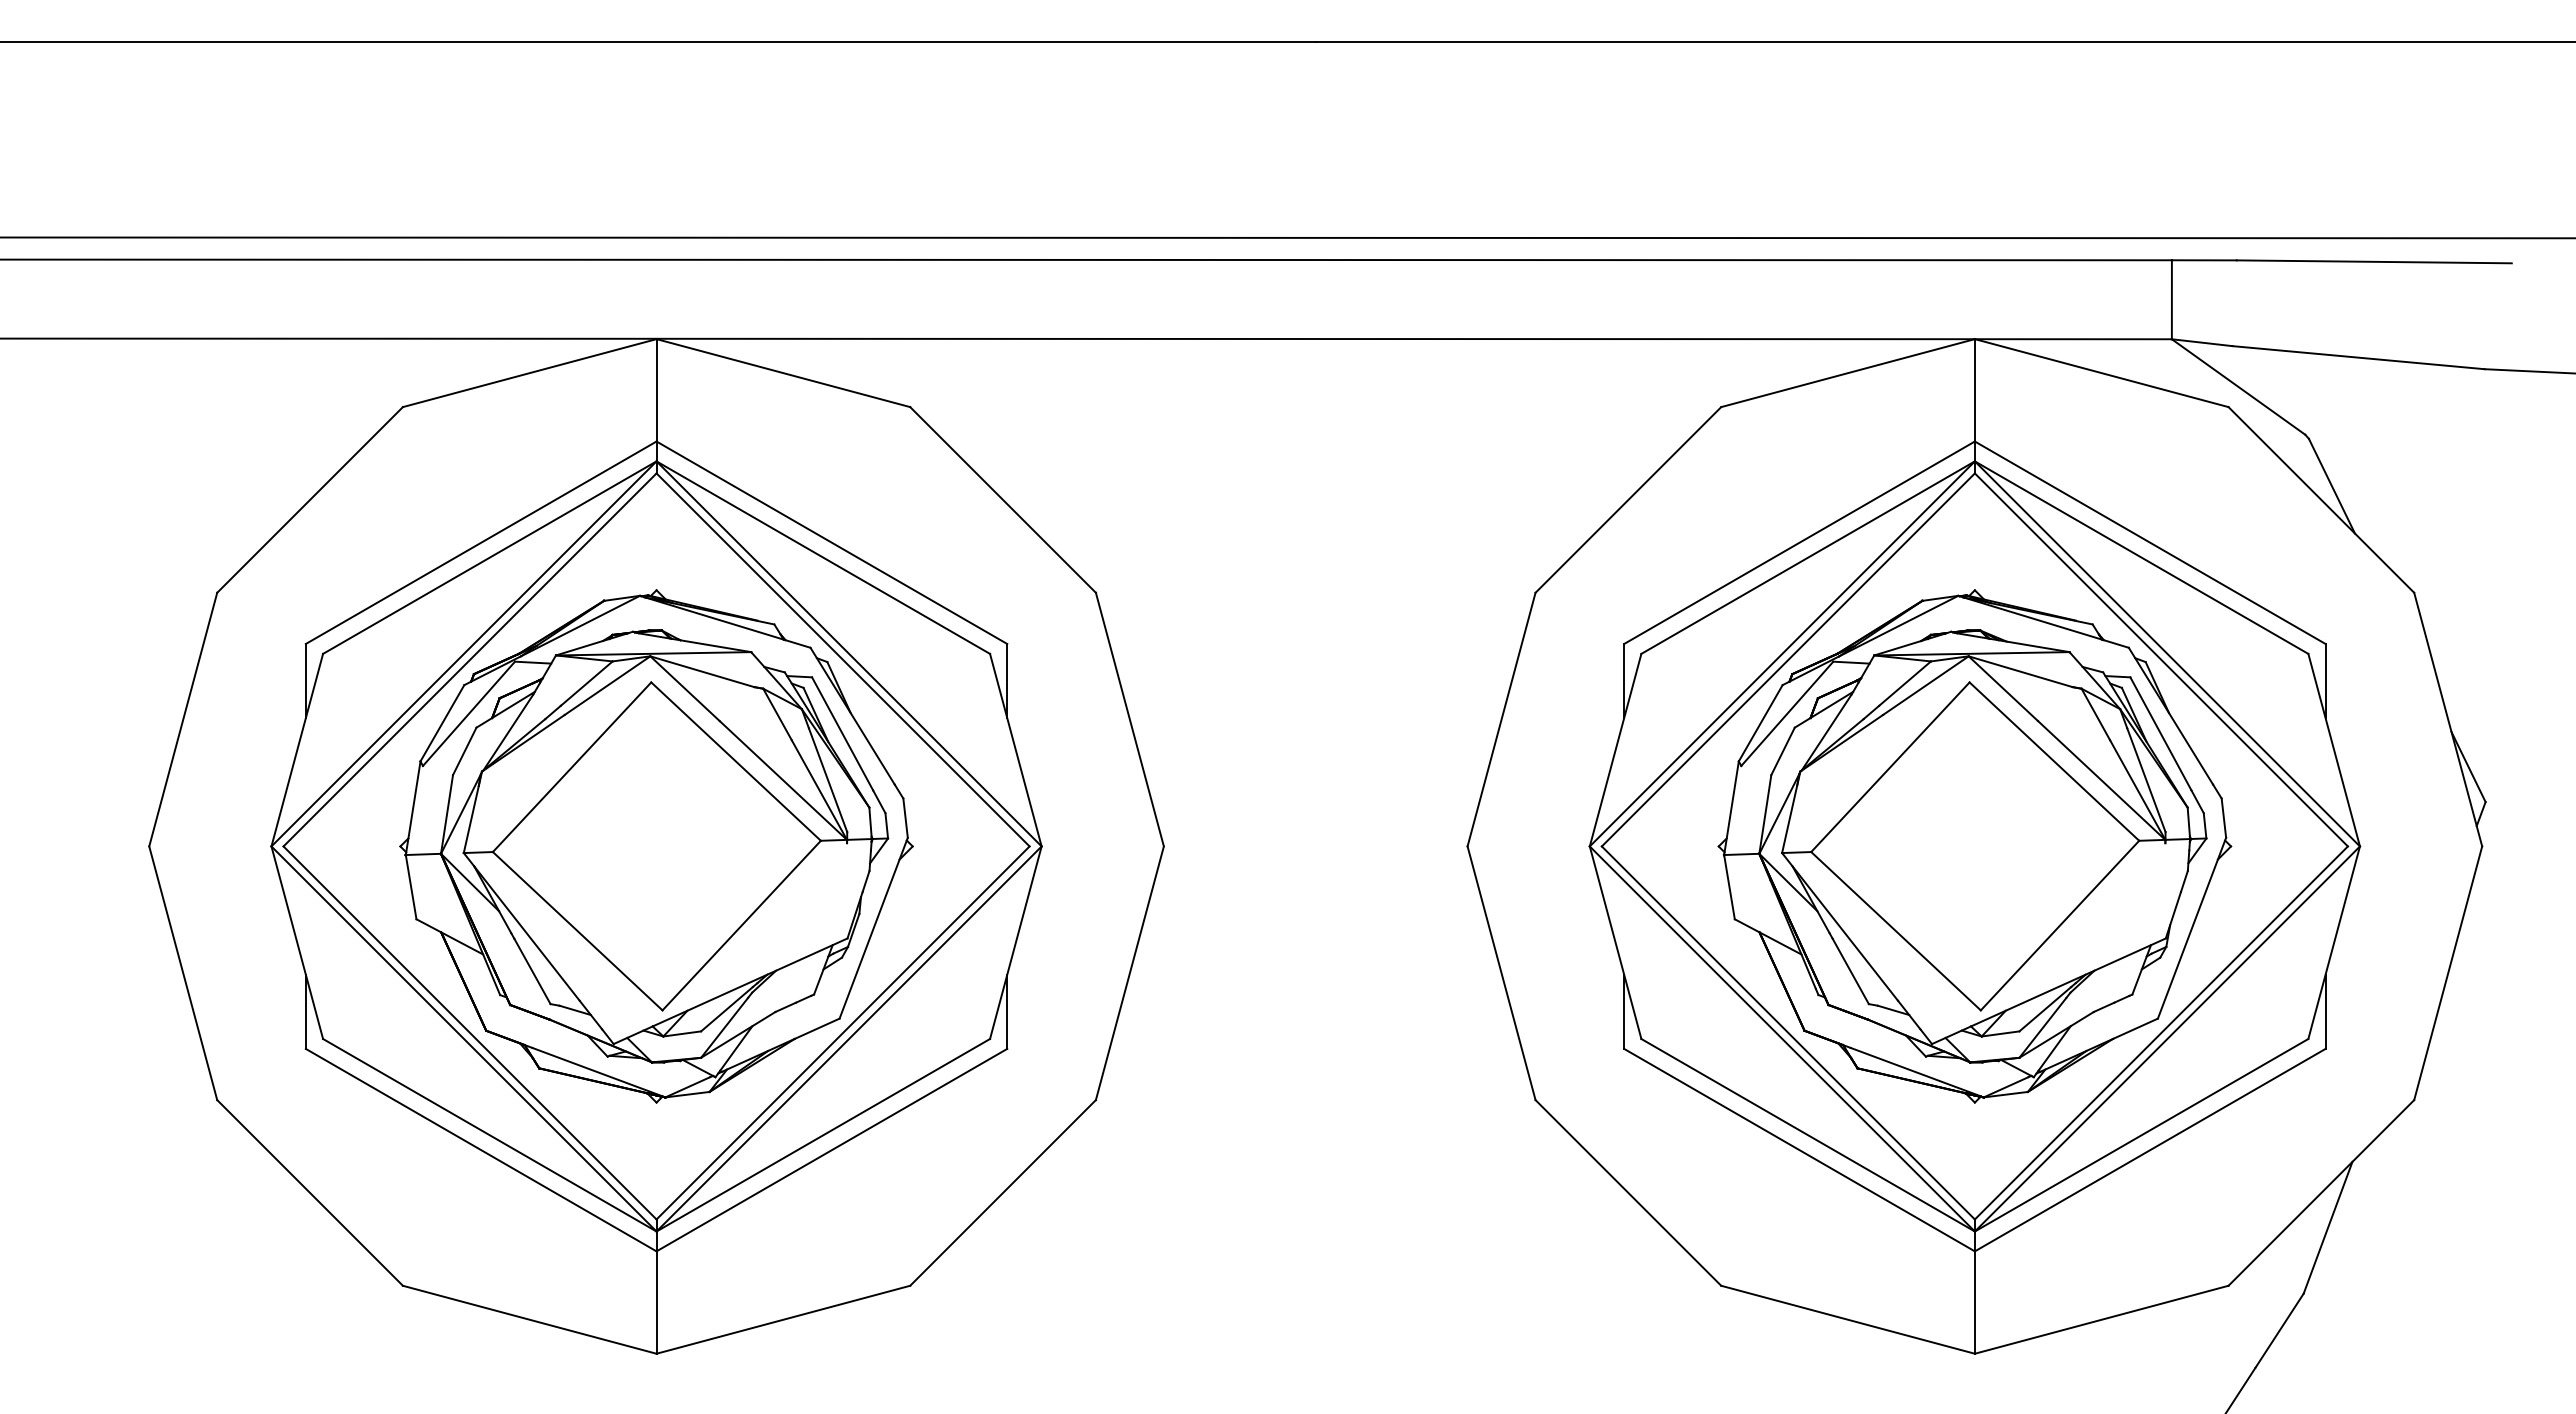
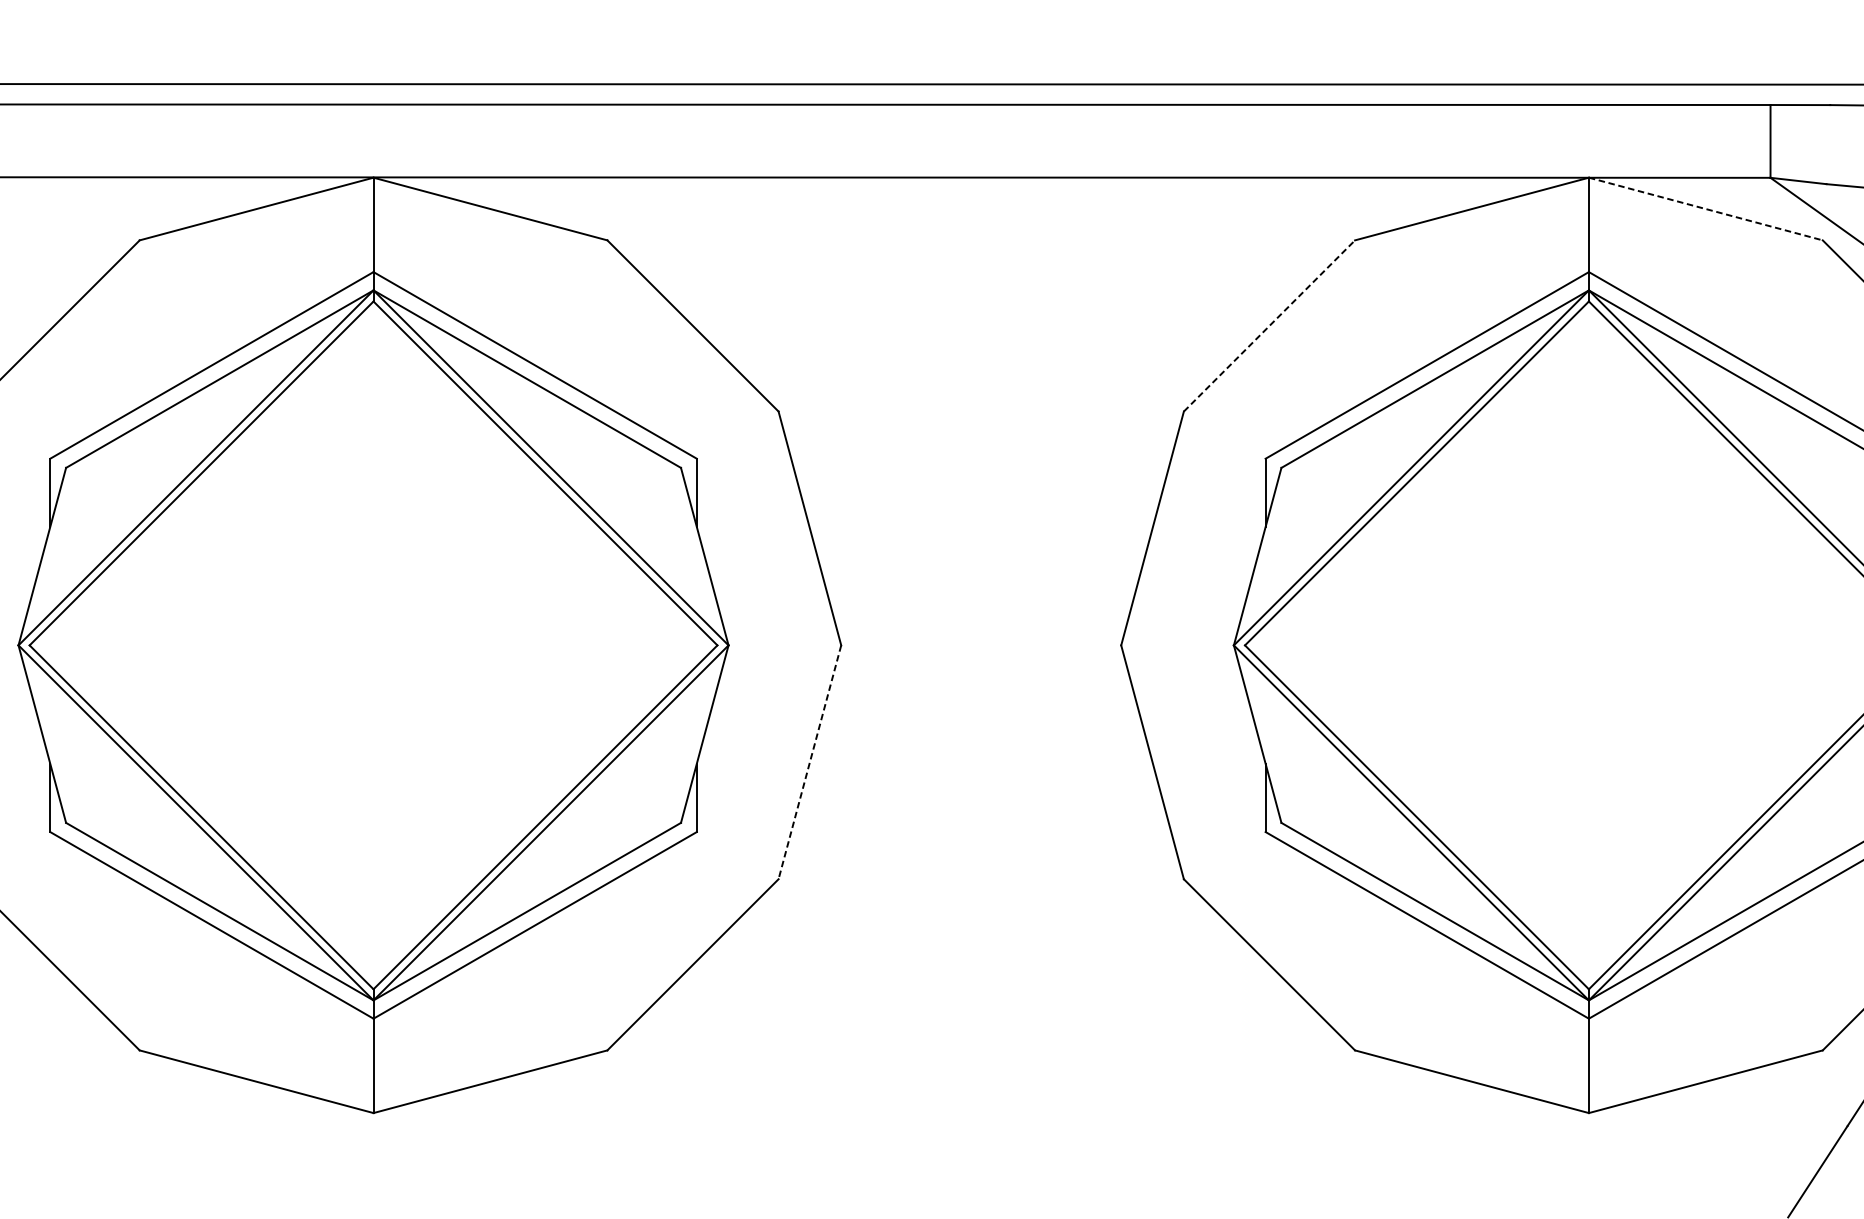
line: (2102, 373) -> (1706, 209), solid -> dashed
line: (1628, 499) -> (1269, 325), solid -> dashed
part: (656, 846) -> (373, 645), removed
part: (1974, 846) -> (1588, 645), removed
line: (1129, 973) -> (809, 762), solid -> dashed

